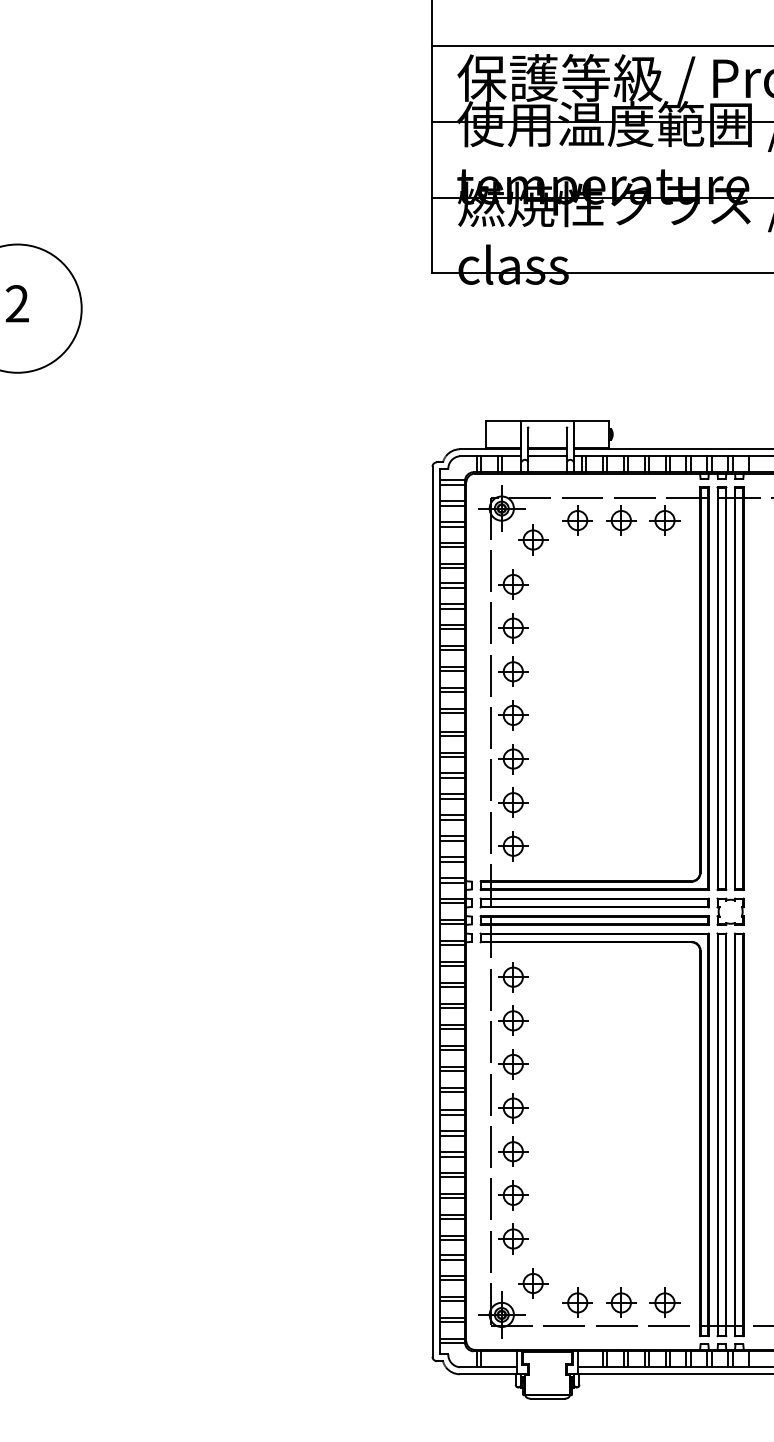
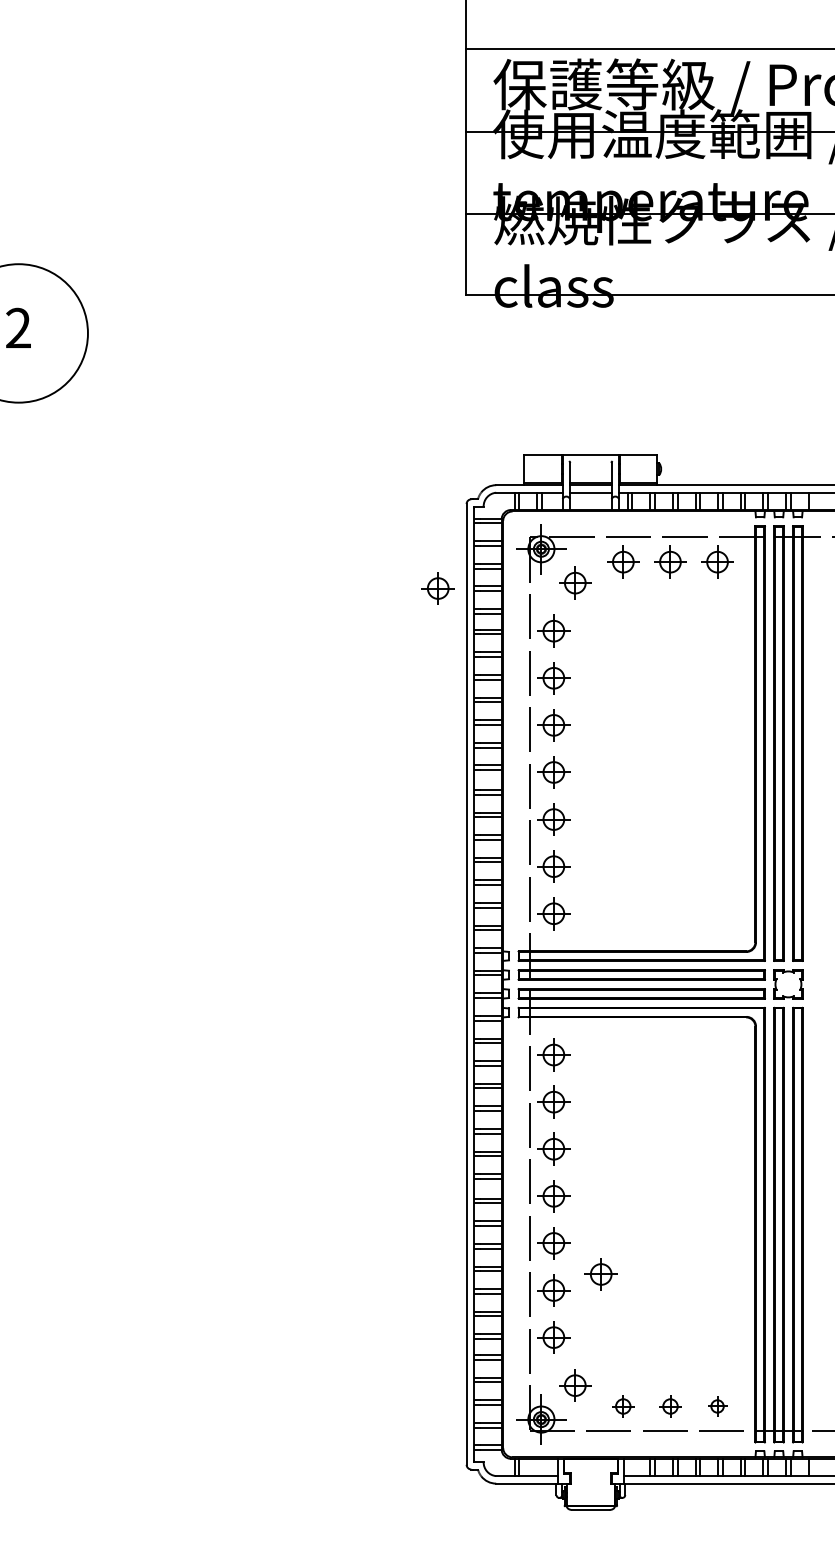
part: (406, 544) -> (438, 587), added
part: (557, 1180) -> (601, 1274), added
part: (577, 1302) -> (623, 1406), size x0.7
part: (621, 1302) -> (670, 1406), size x0.7
part: (664, 1302) -> (717, 1406), size x0.6

